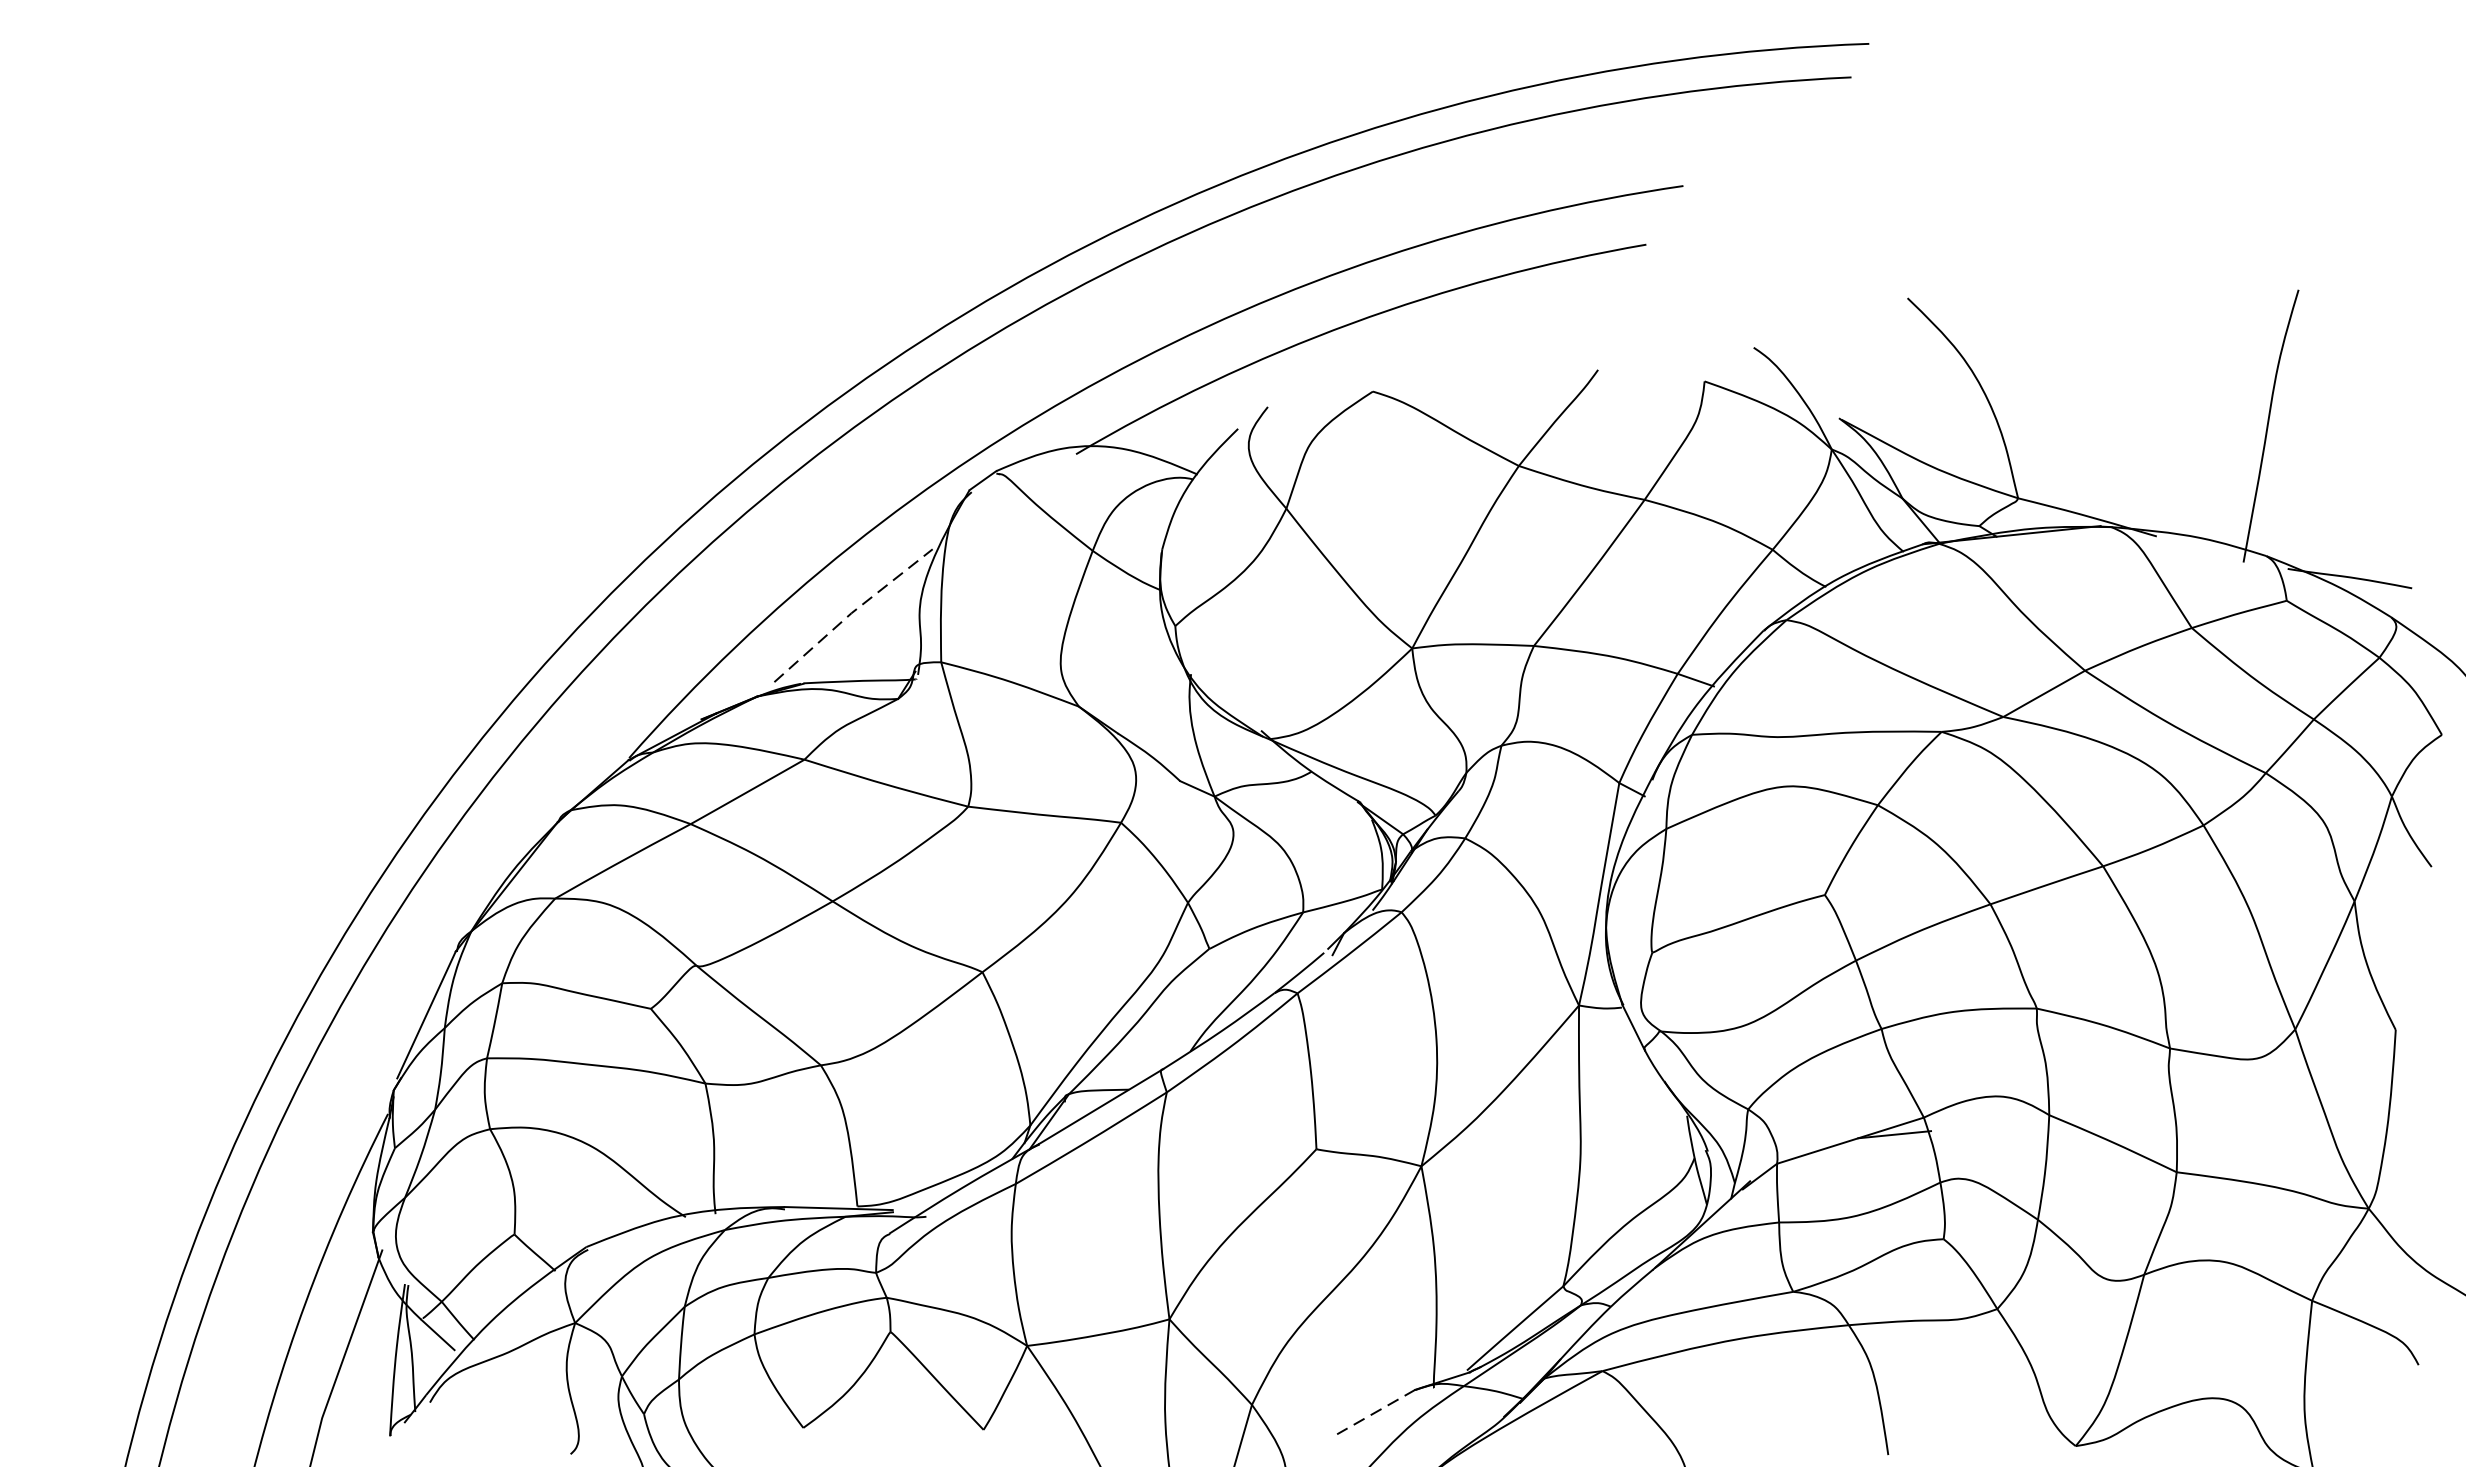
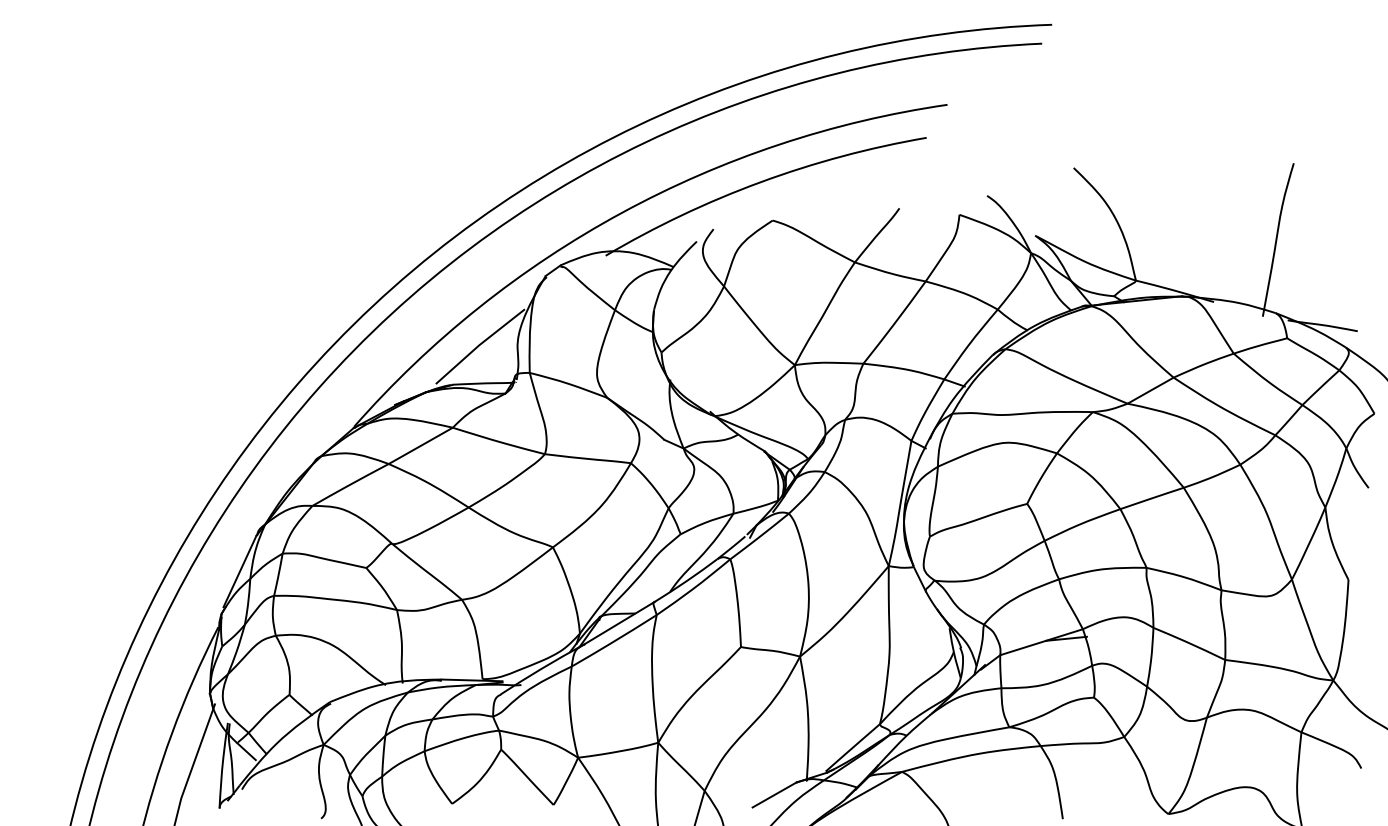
line: (851, 613) -> (479, 345), dashed -> solid
line: (1376, 1413) -> (774, 795), dashed -> solid

